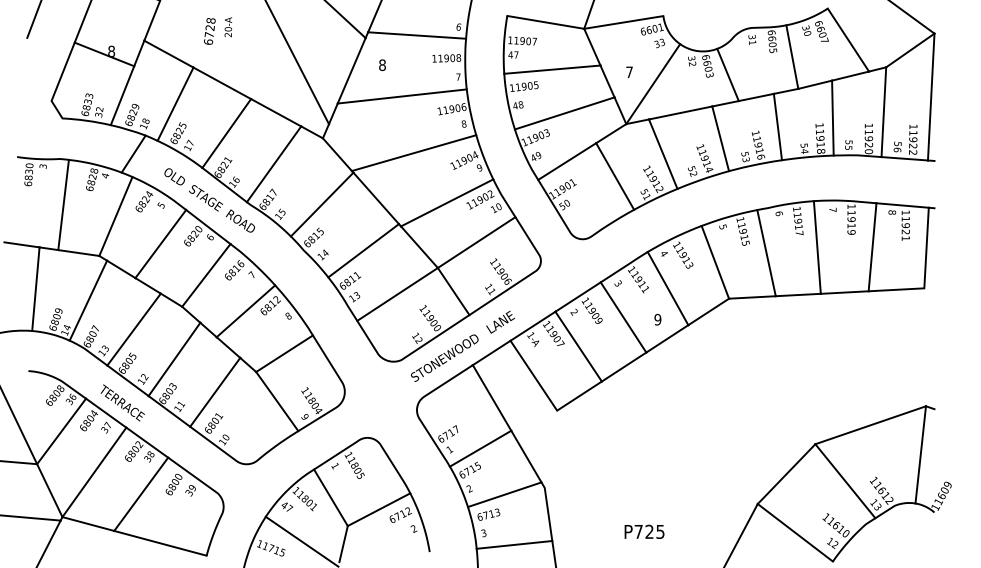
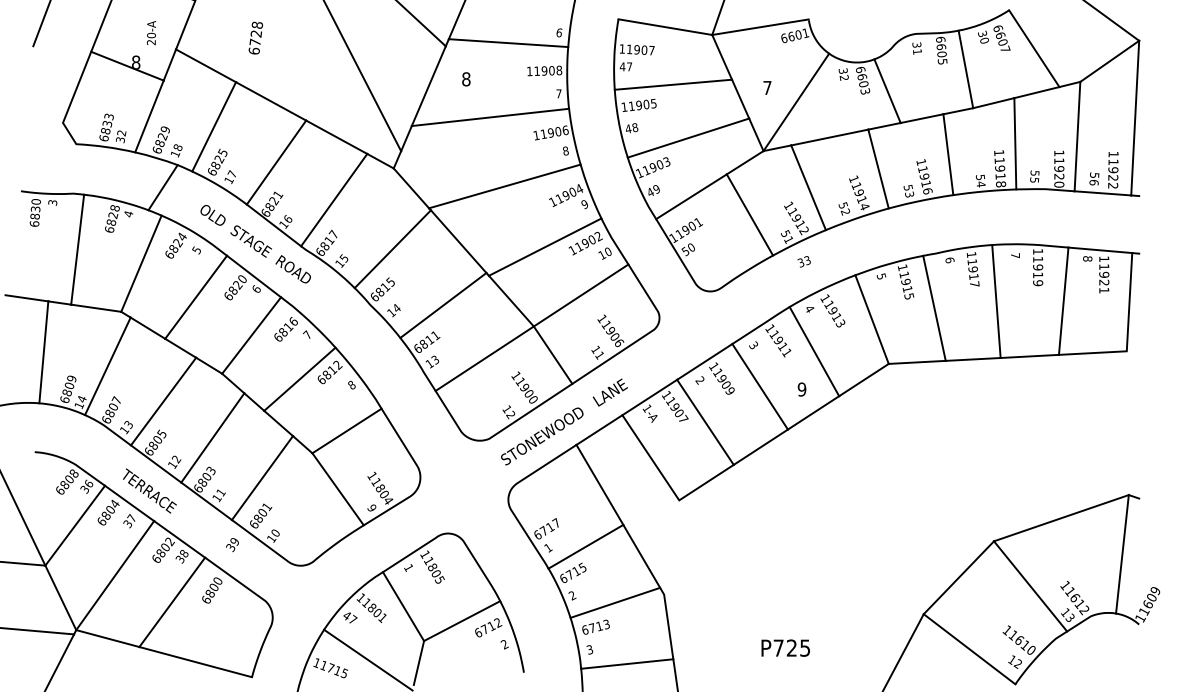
text: (228, 27) -> (151, 33), moved
text: (659, 43) -> (803, 261), moved
text: (190, 490) -> (232, 544), moved

